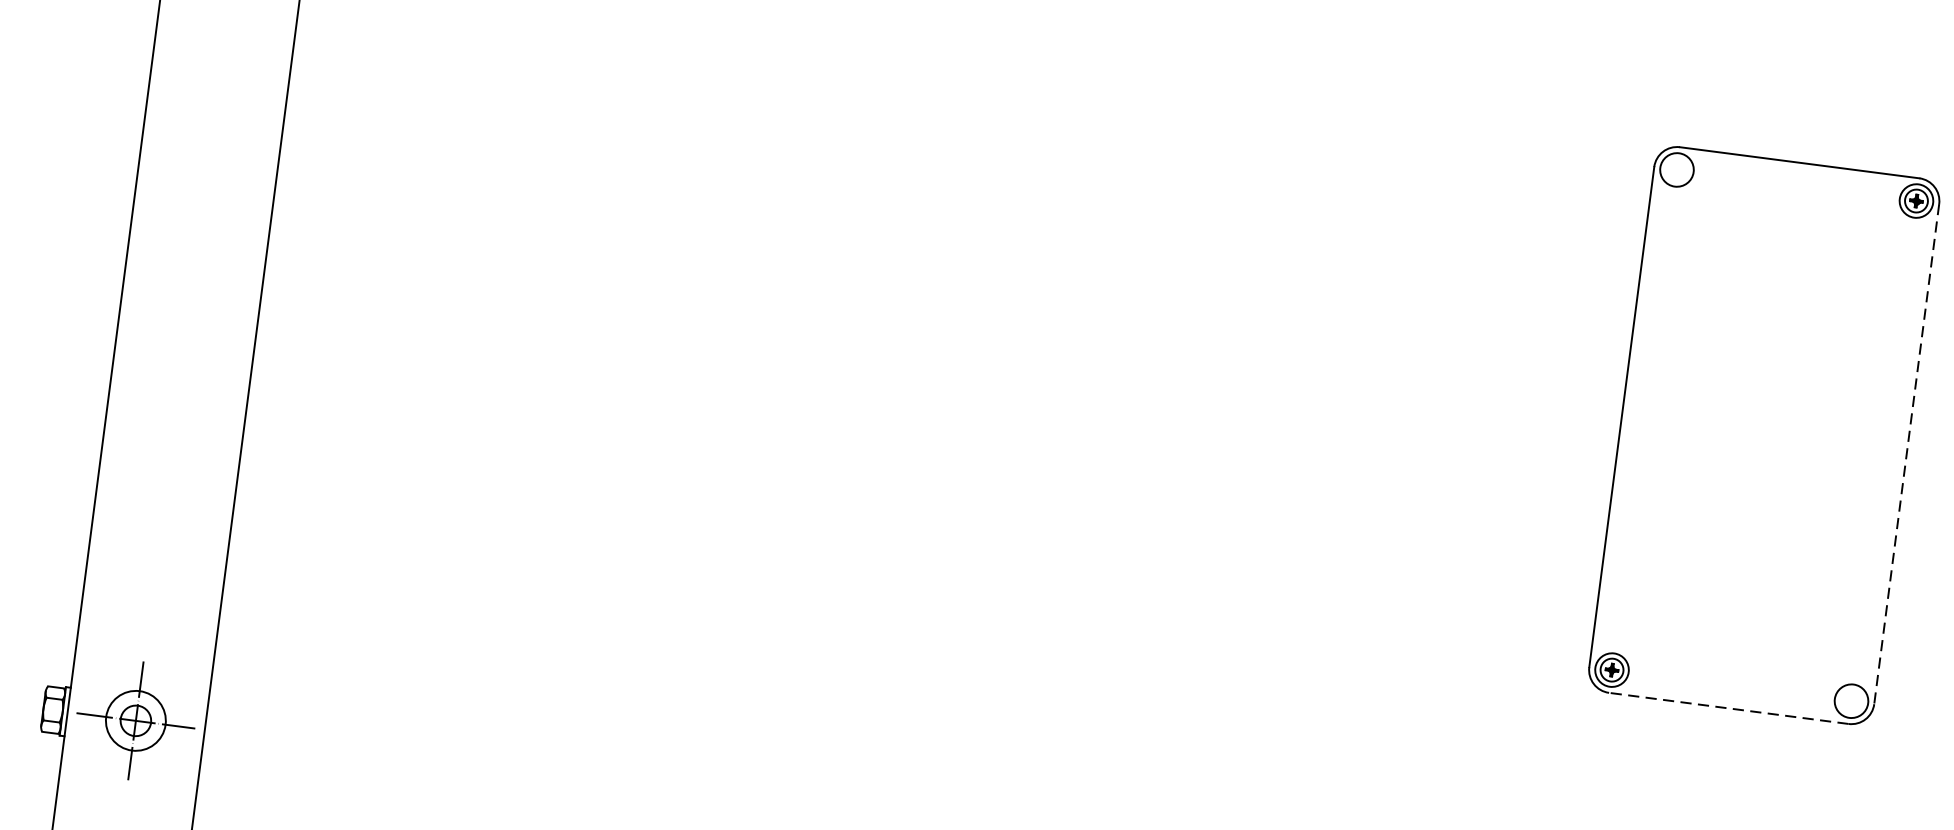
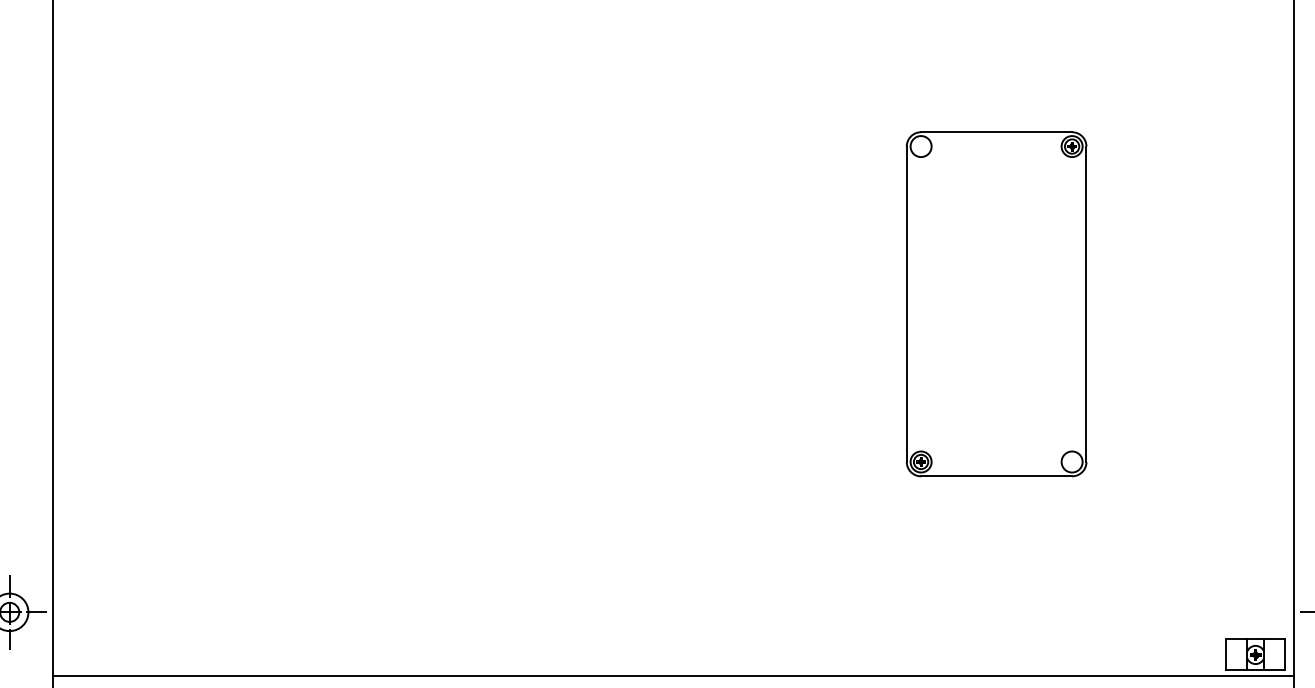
line: (1906, 454) -> (1086, 304), dashed -> solid
line: (1728, 708) -> (996, 476), dashed -> solid

